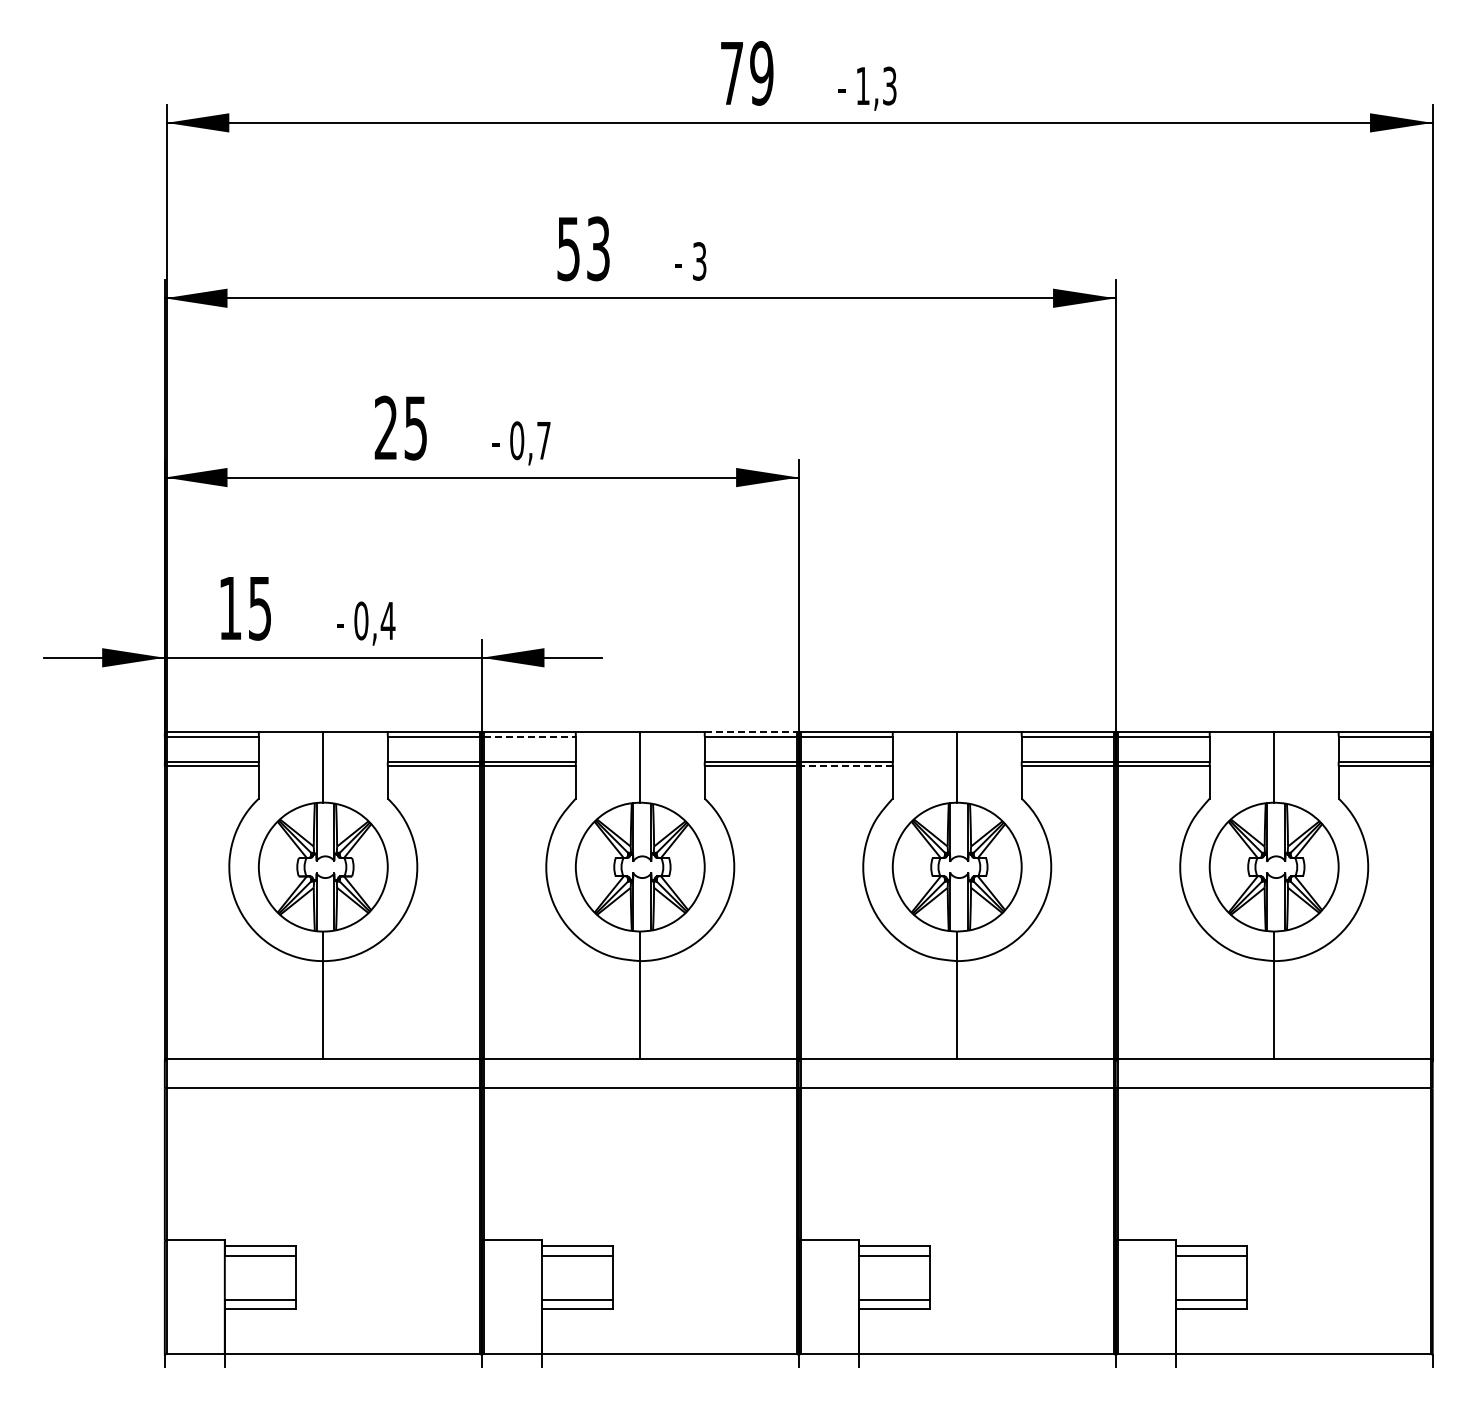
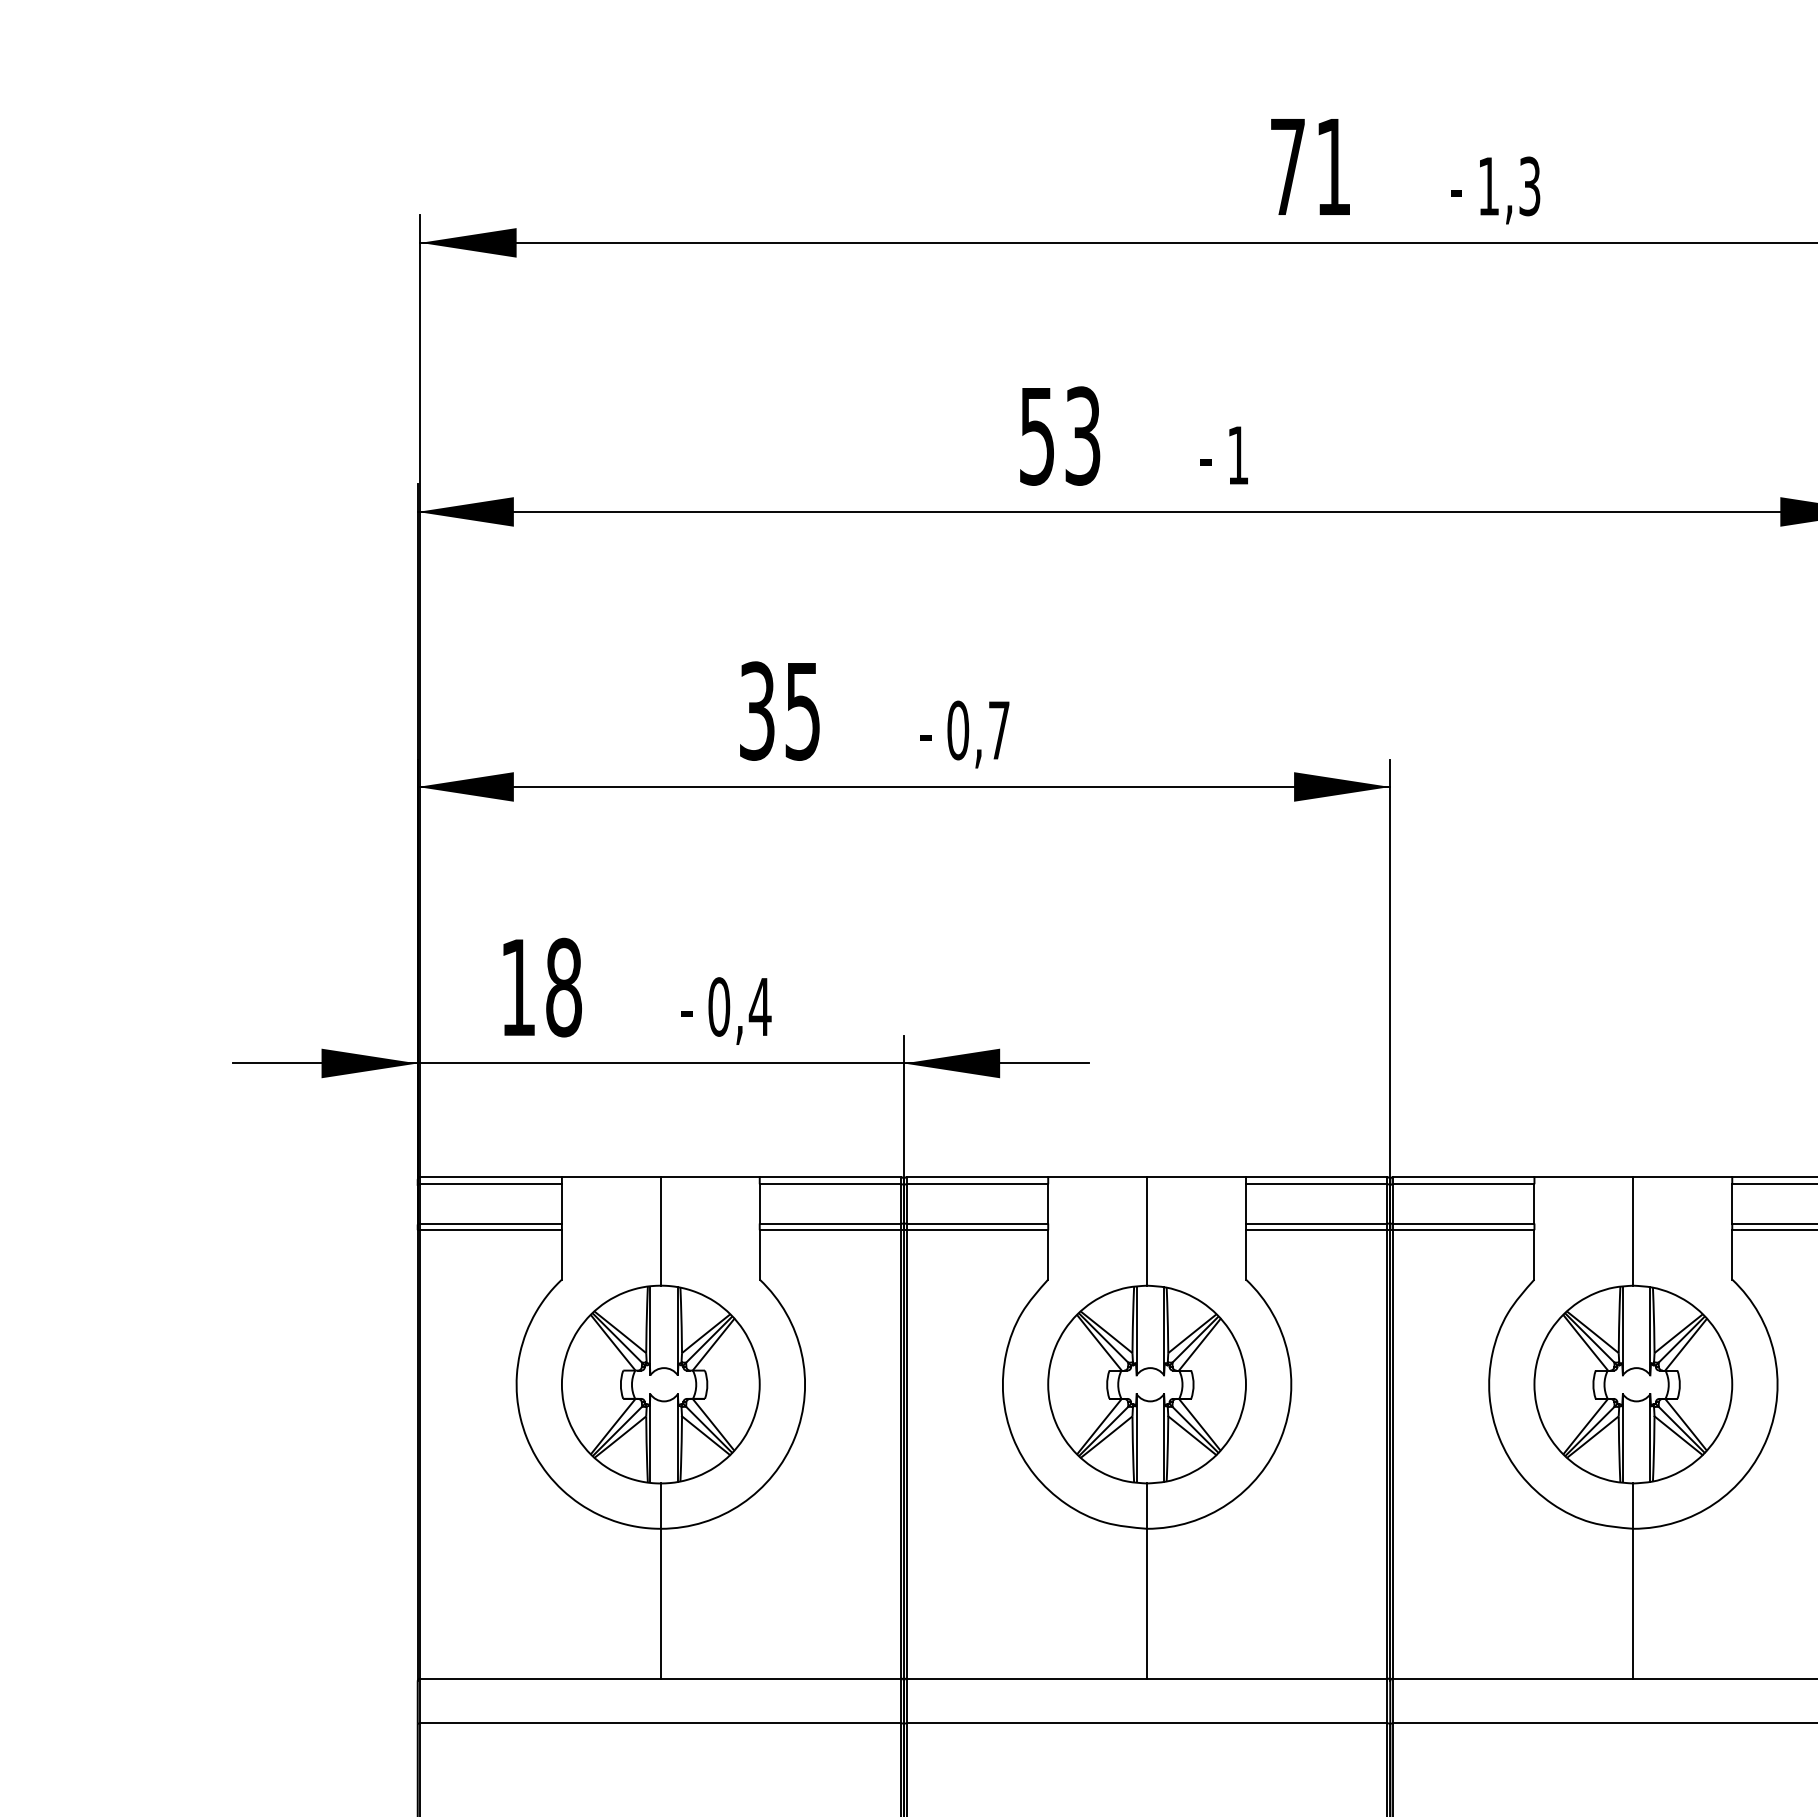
text: (761, 73) -> (1333, 167), 79 -> 71
text: (699, 261) -> (1237, 455), 3 -> 1
text: (385, 427) -> (756, 710), 25 -> 35
text: (259, 607) -> (562, 986), 15 -> 18
line: (751, 731) -> (1317, 1176), dashed -> solid
line: (530, 736) -> (978, 1184), dashed -> solid
line: (846, 766) -> (1463, 1230), dashed -> solid

